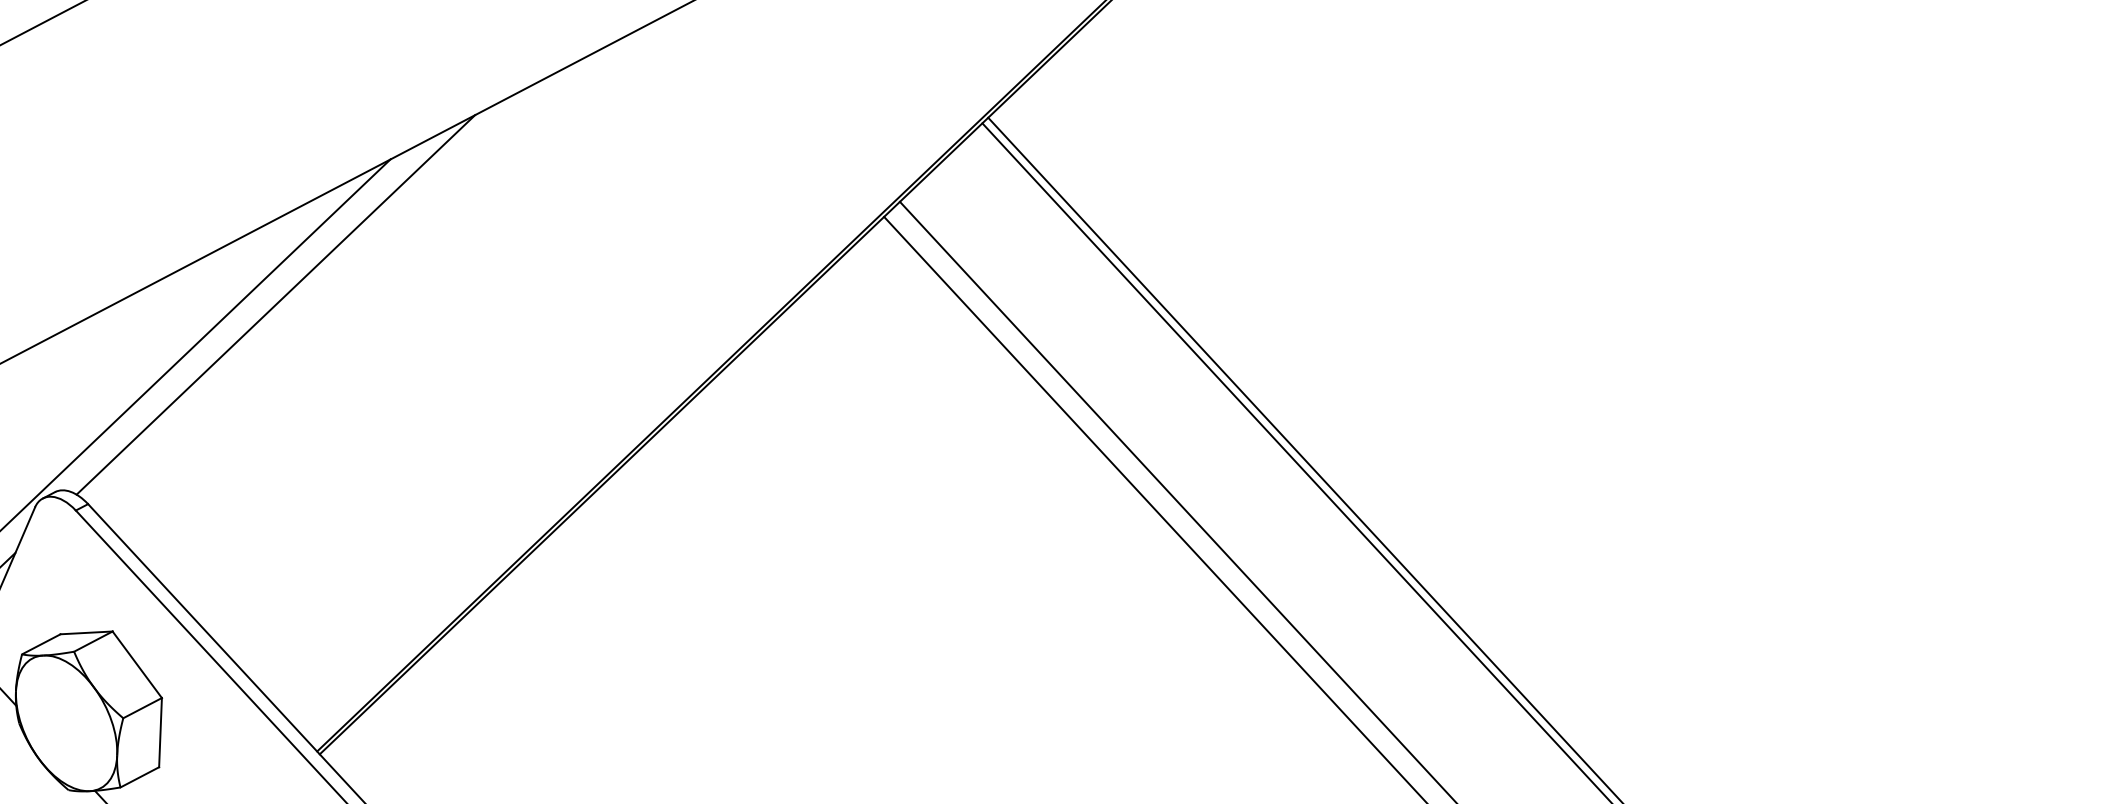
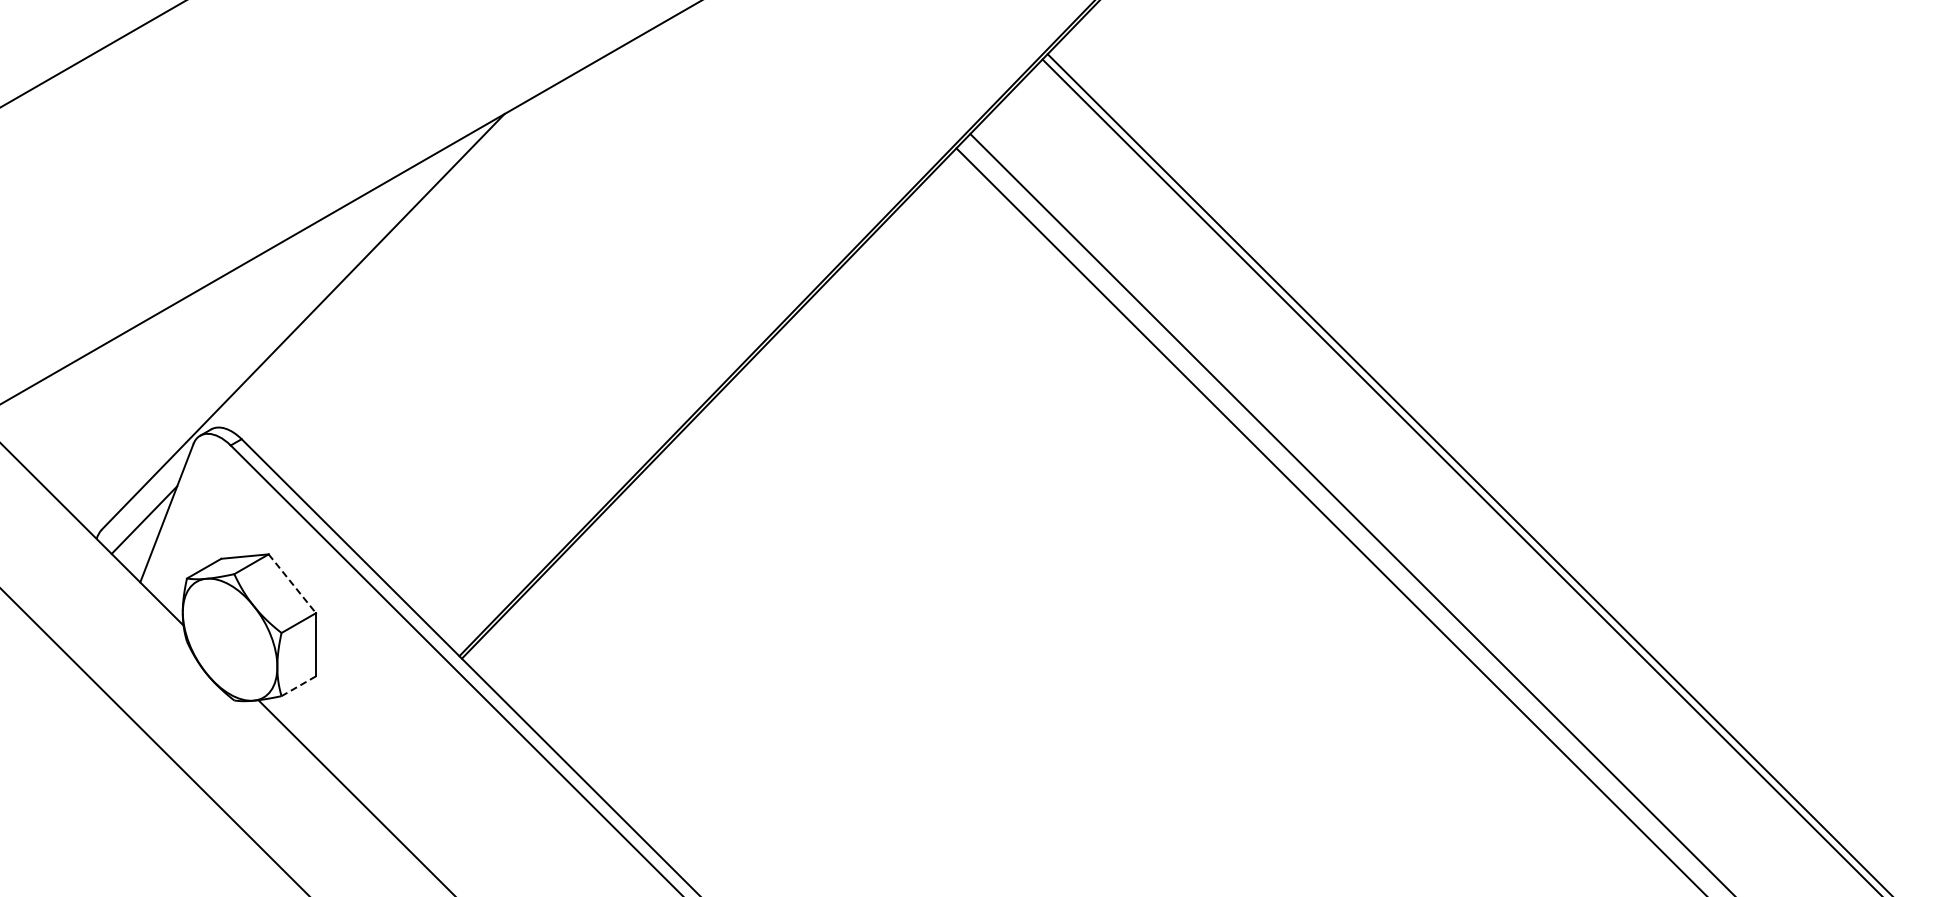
line: (275, 304) -> (405, 250), removed
line: (137, 664) -> (292, 583), solid -> dashed
line: (139, 777) -> (298, 686), solid -> dashed

